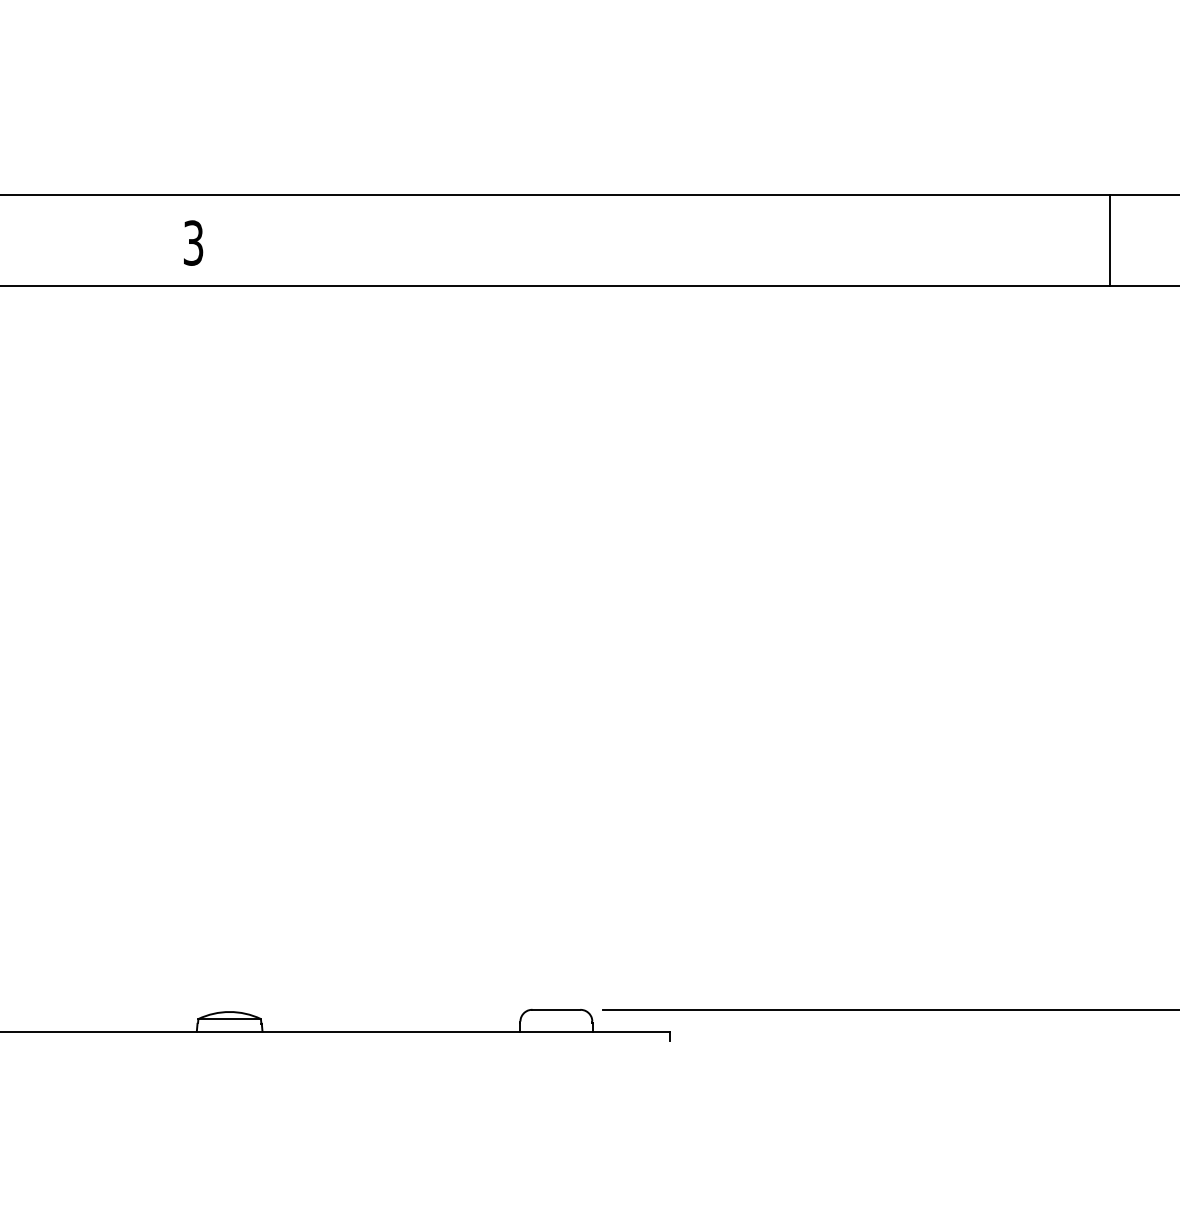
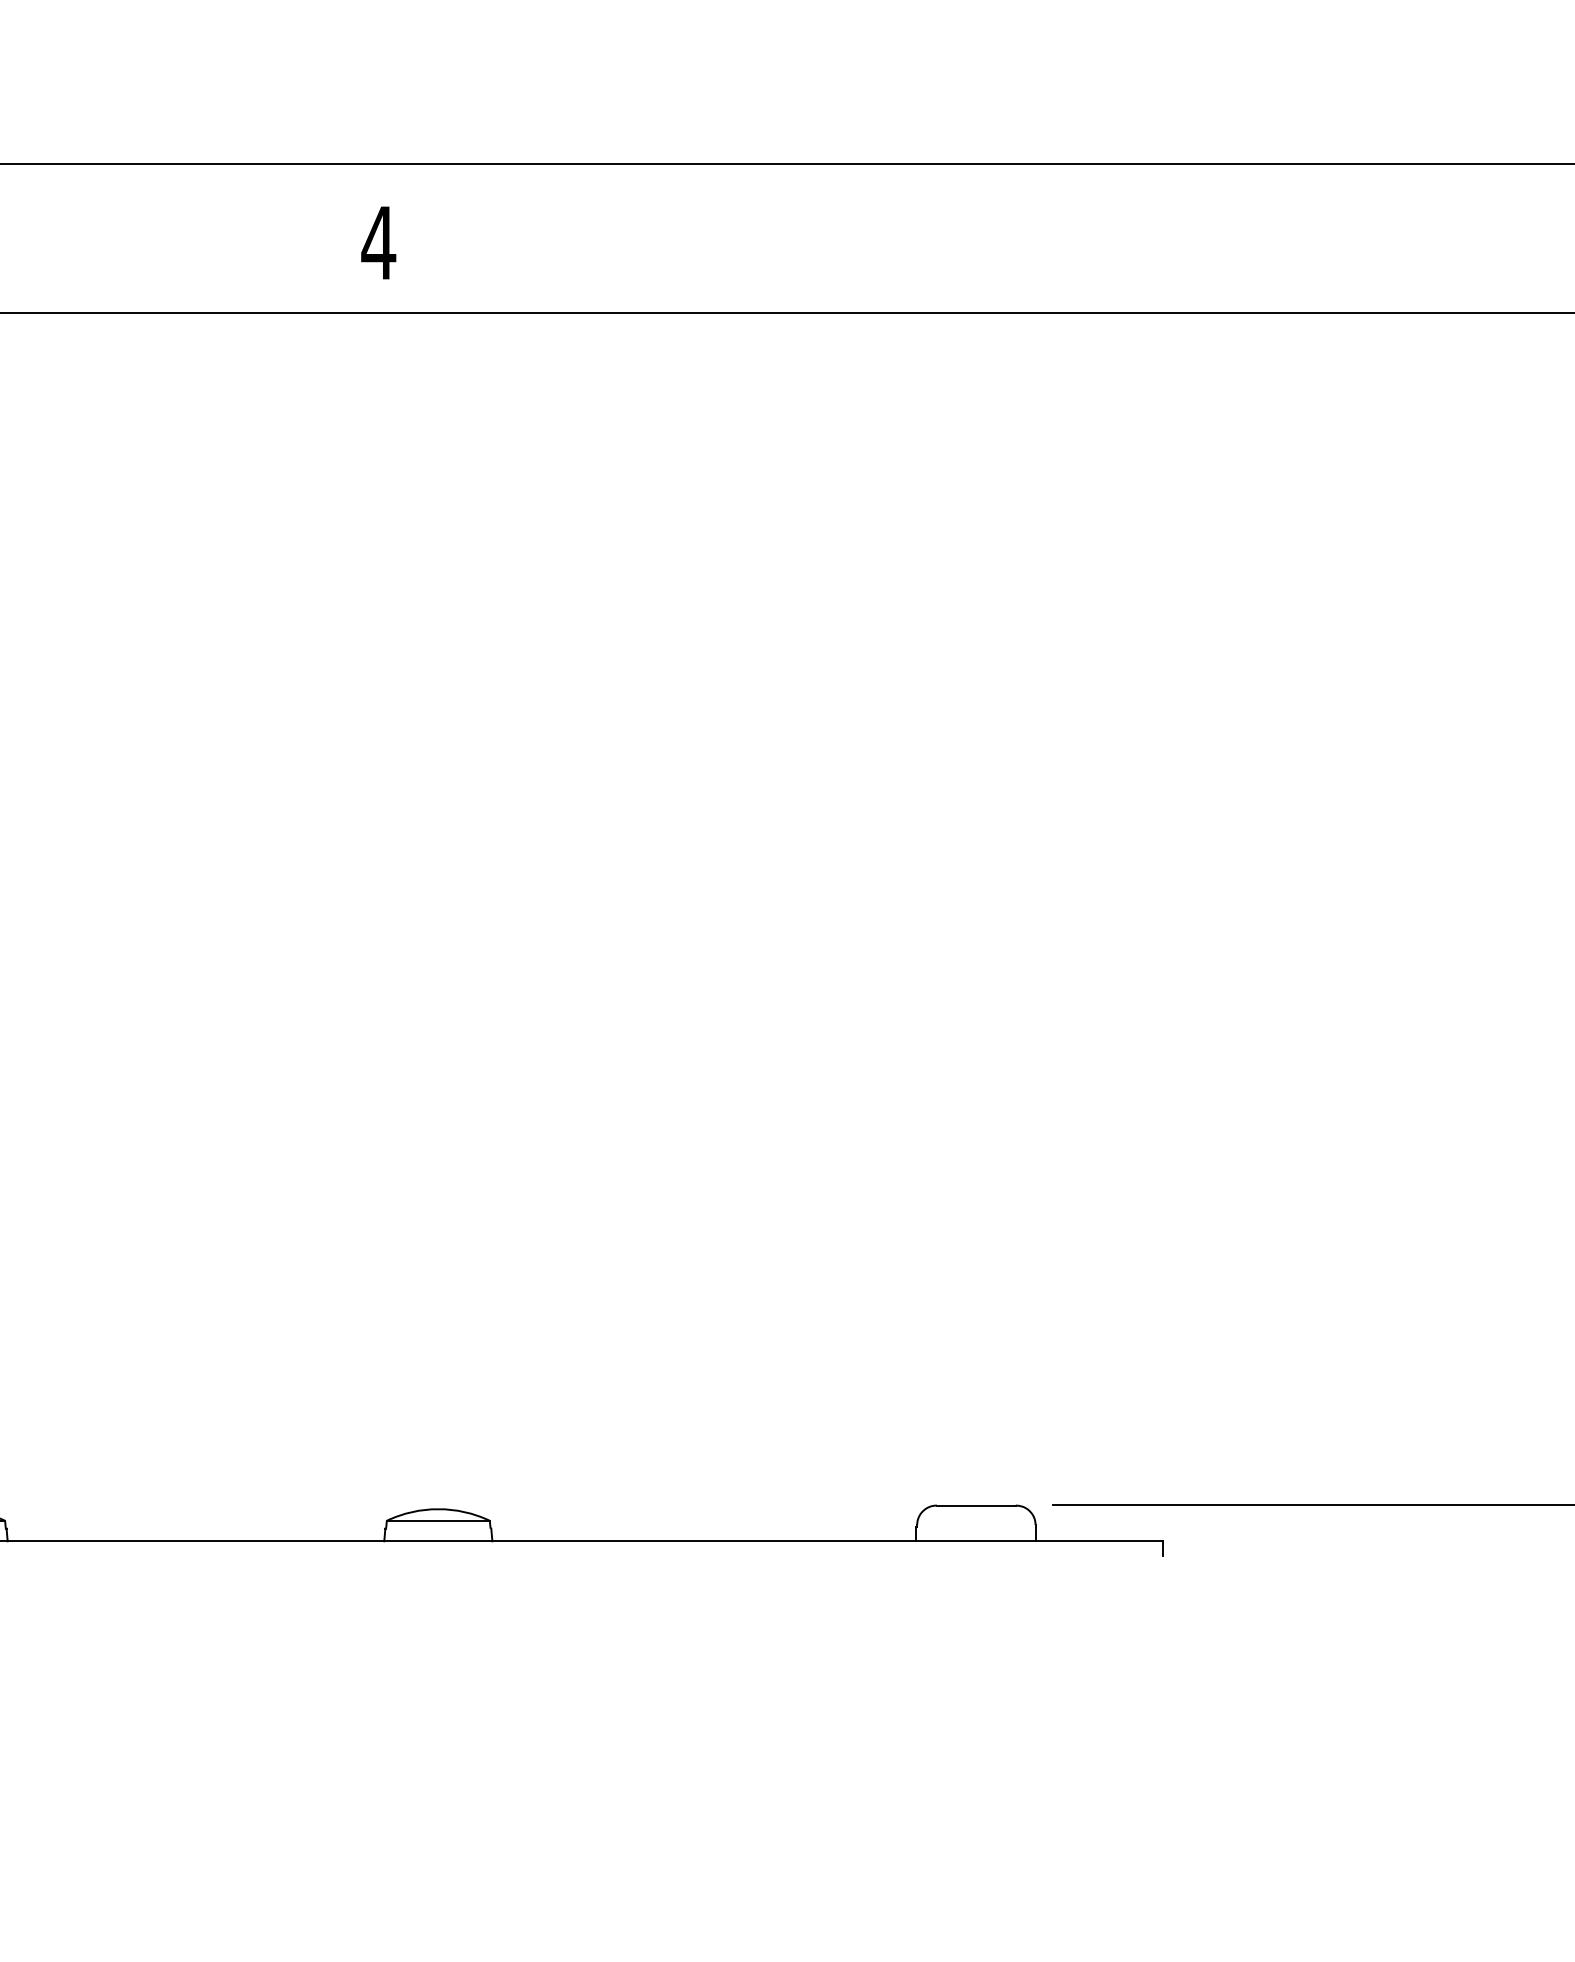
text: (193, 242) -> (378, 241), 3 -> 4

